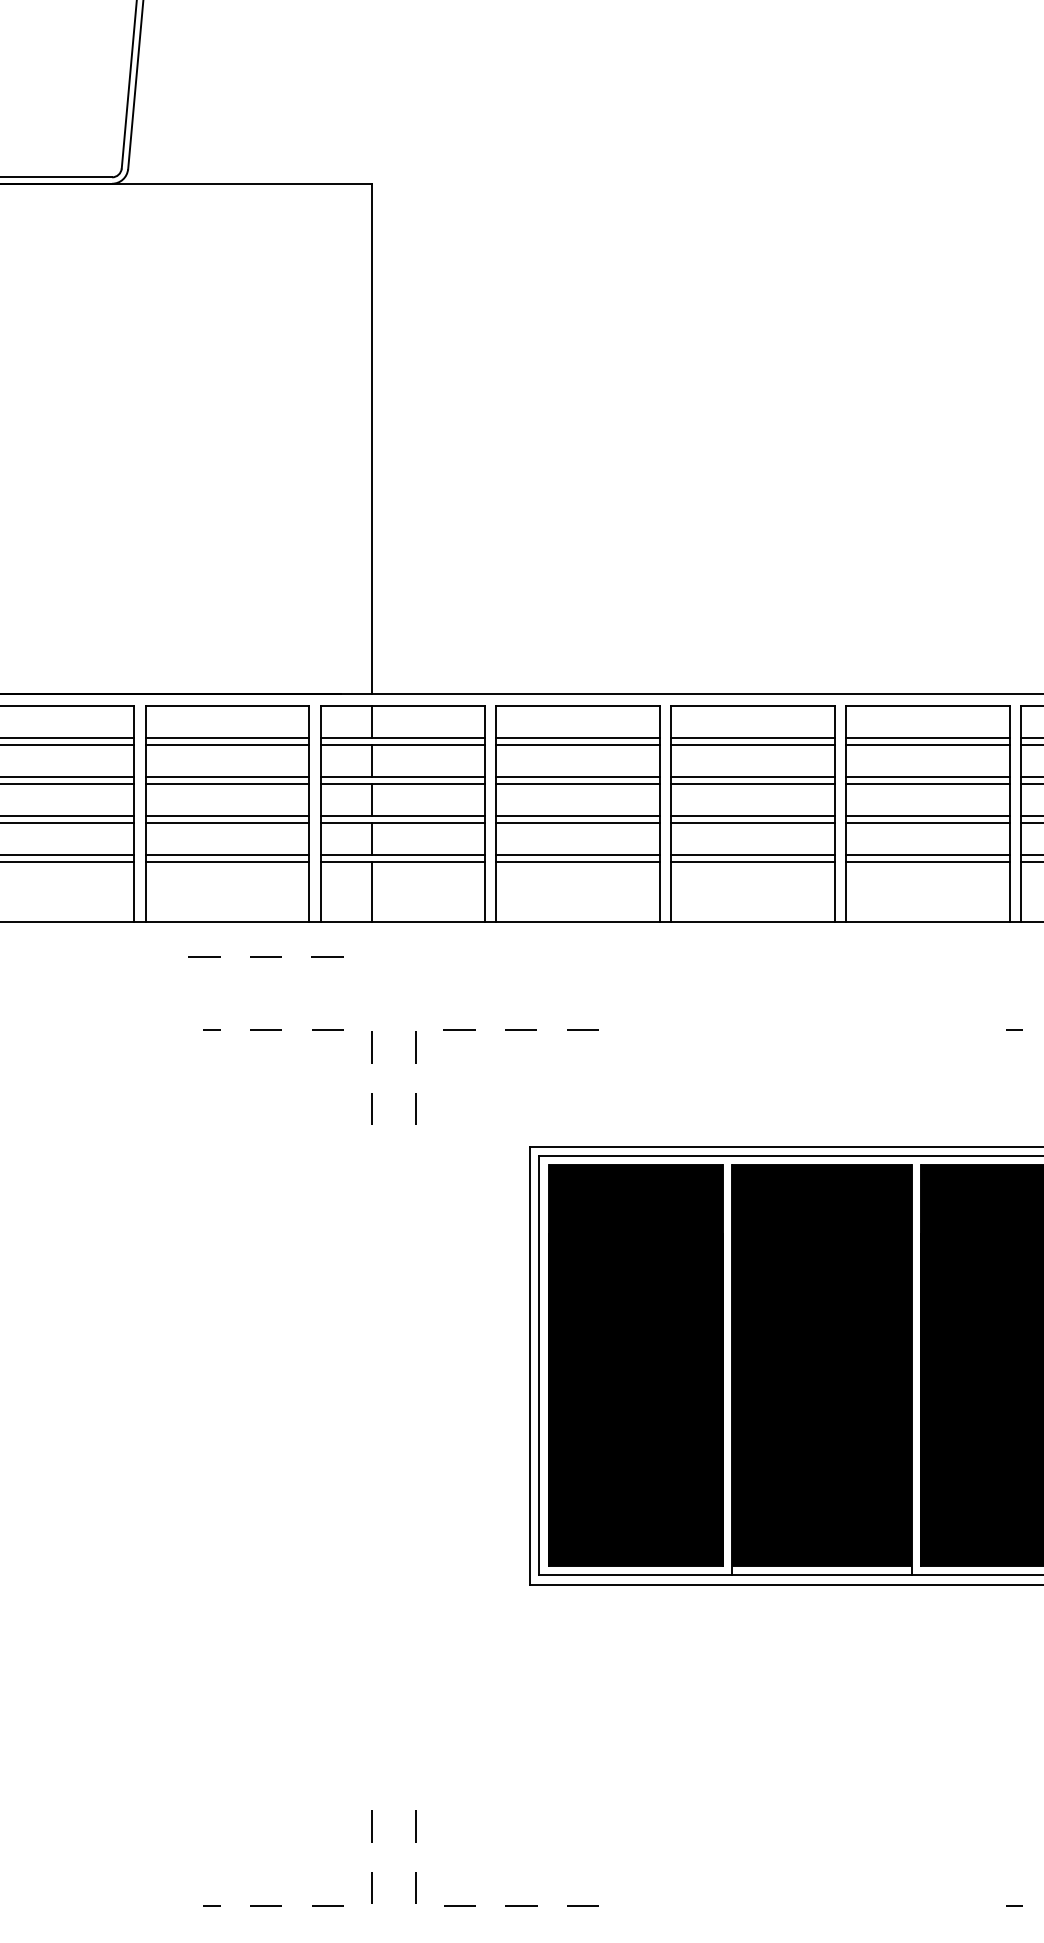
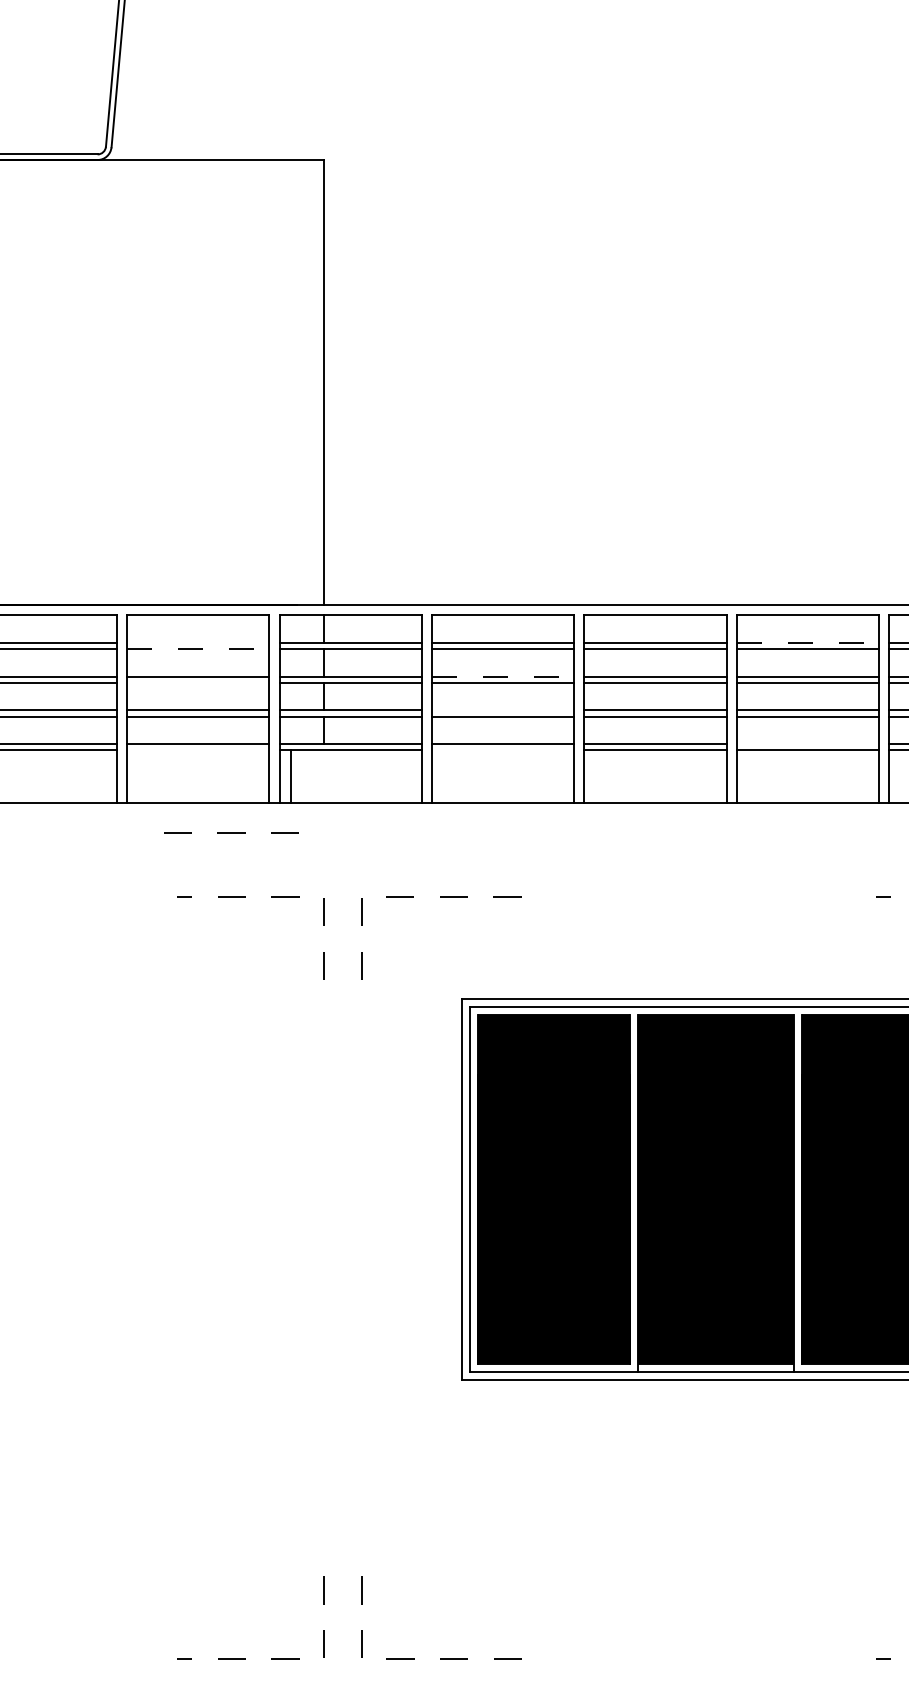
line: (227, 738) -> (198, 643), removed
line: (928, 738) -> (808, 643), solid -> dashed
line: (227, 745) -> (198, 649), solid -> dashed
line: (577, 777) -> (502, 677), solid -> dashed
line: (227, 784) -> (198, 683), removed
line: (577, 815) -> (502, 710), removed
line: (927, 854) -> (807, 744), removed
line: (227, 861) -> (198, 750), removed
line: (577, 861) -> (502, 750), removed
line: (371, 891) -> (290, 776), moved

